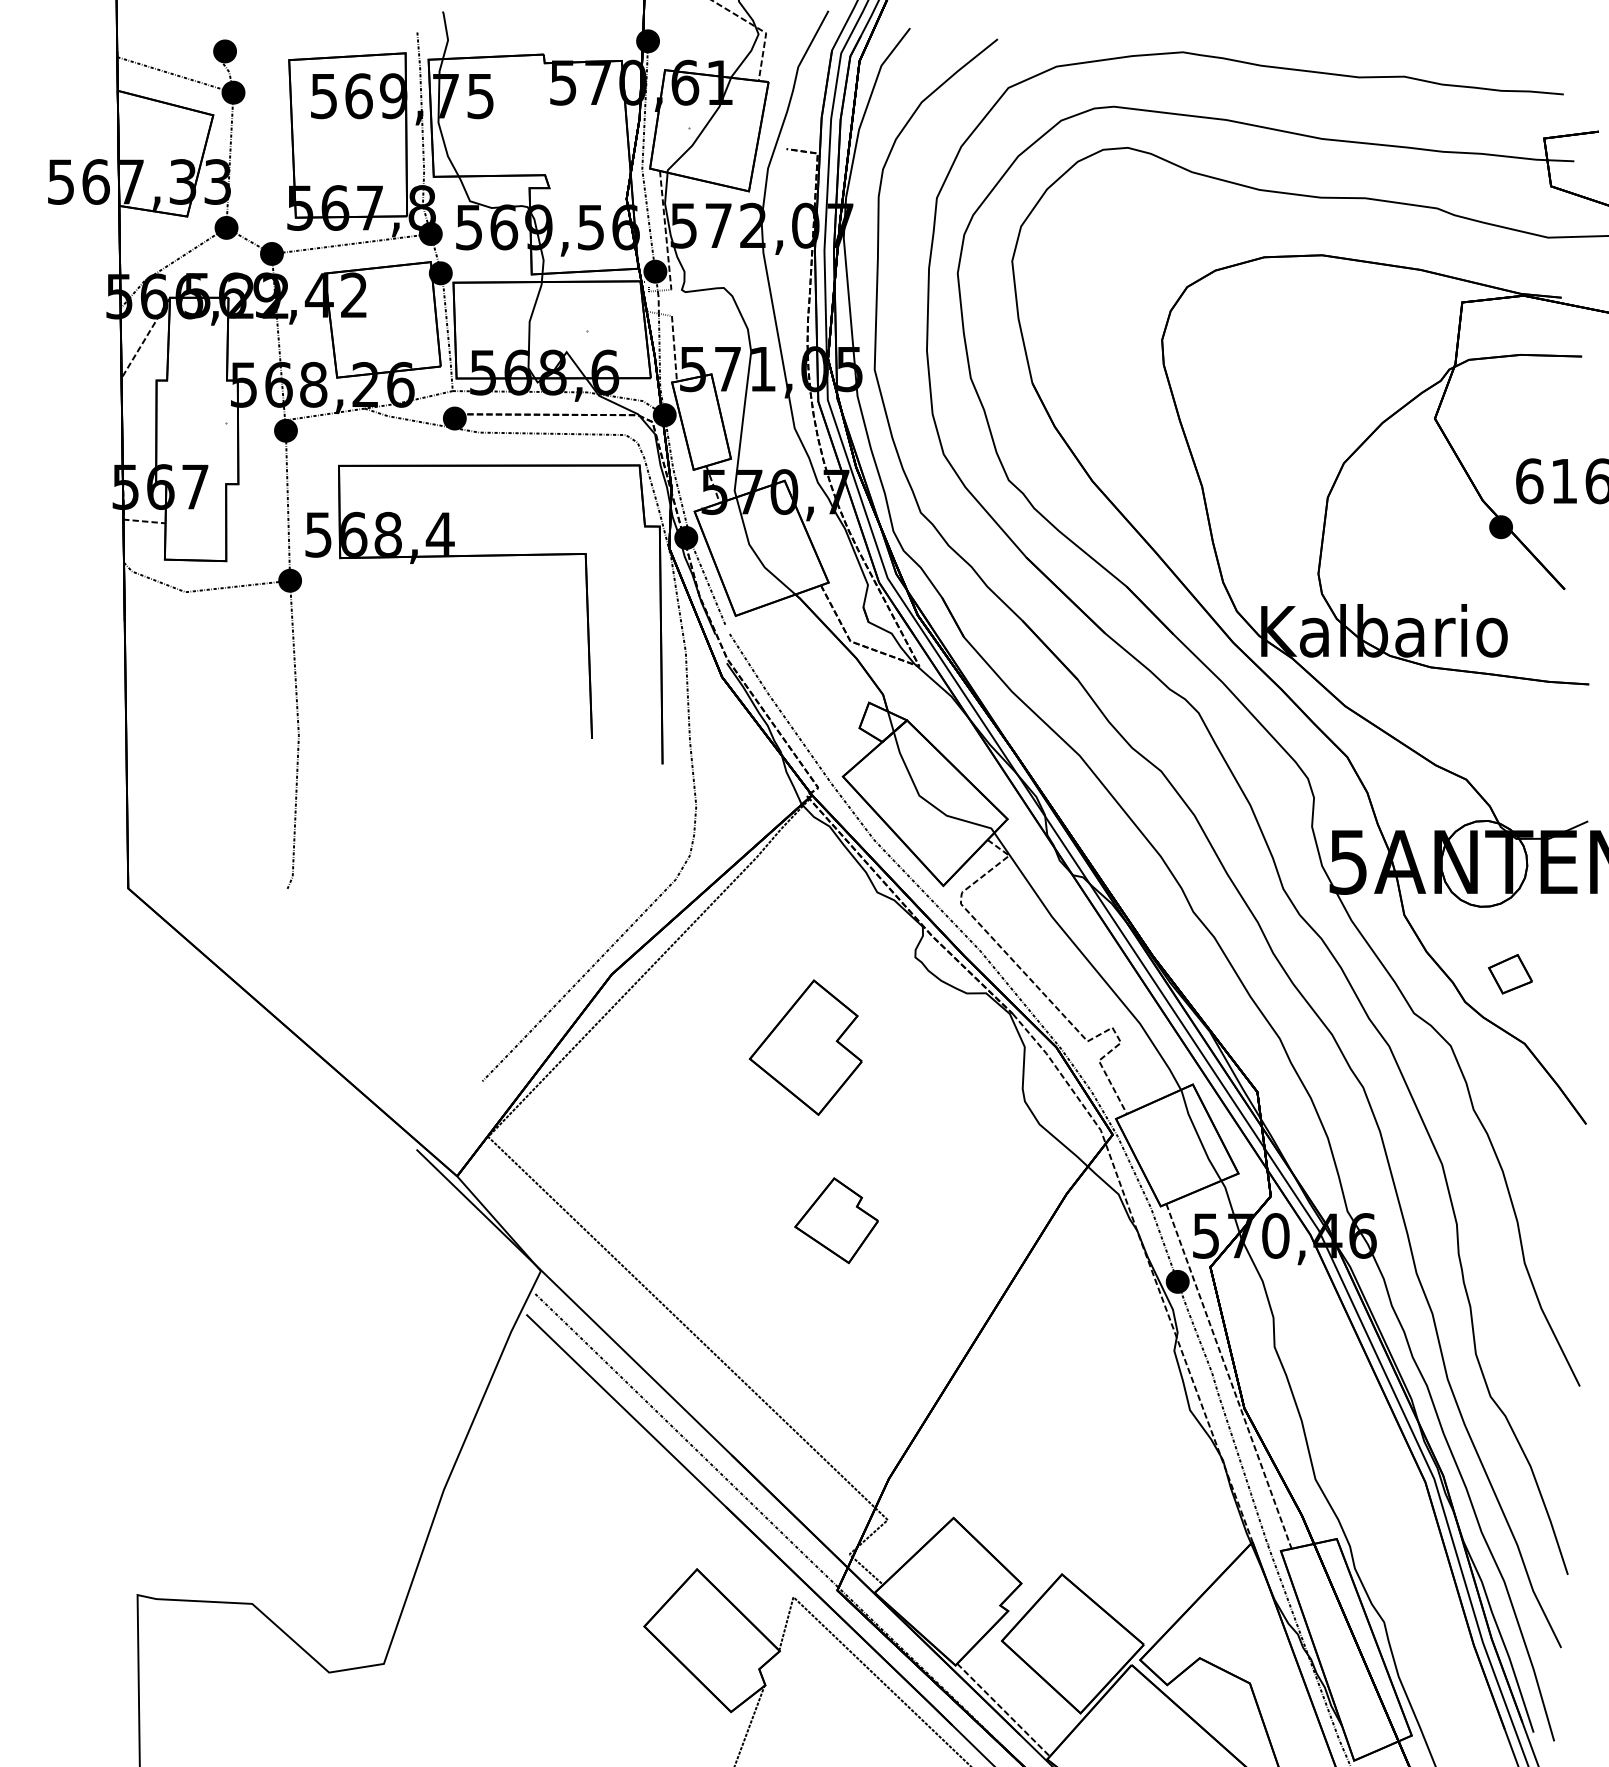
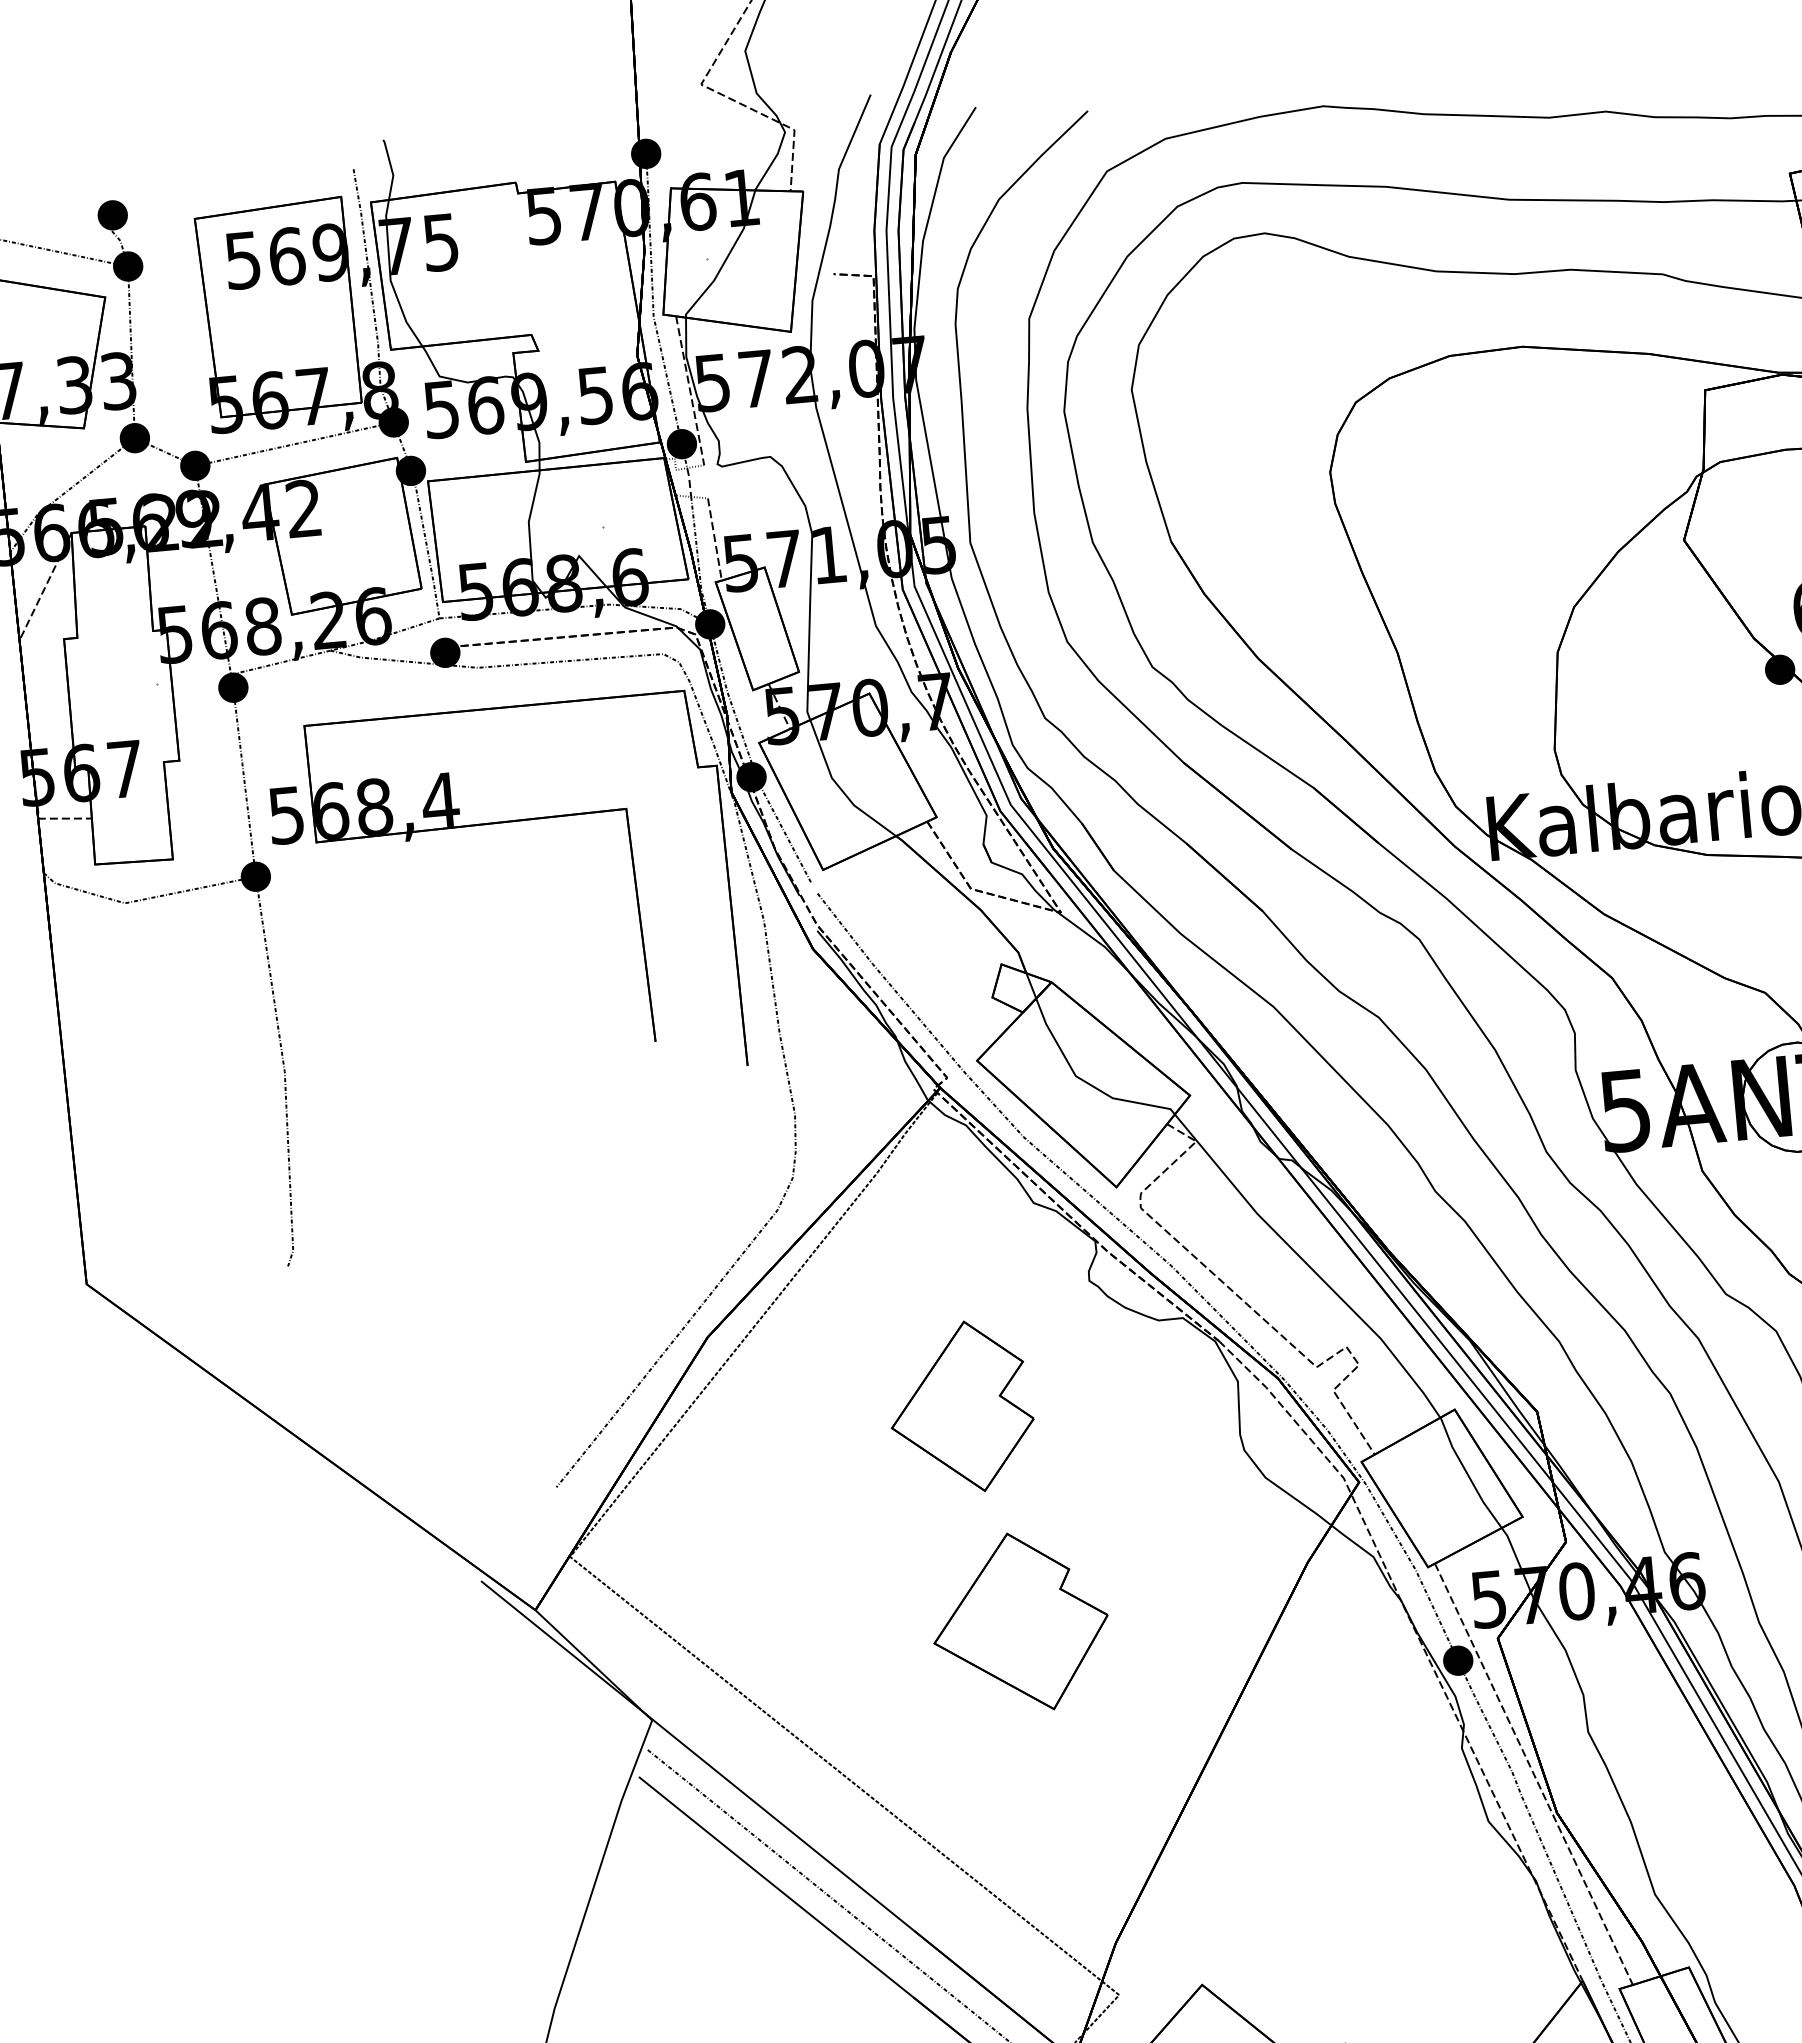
part: (836, 1220) -> (1019, 1622), size x1.67

